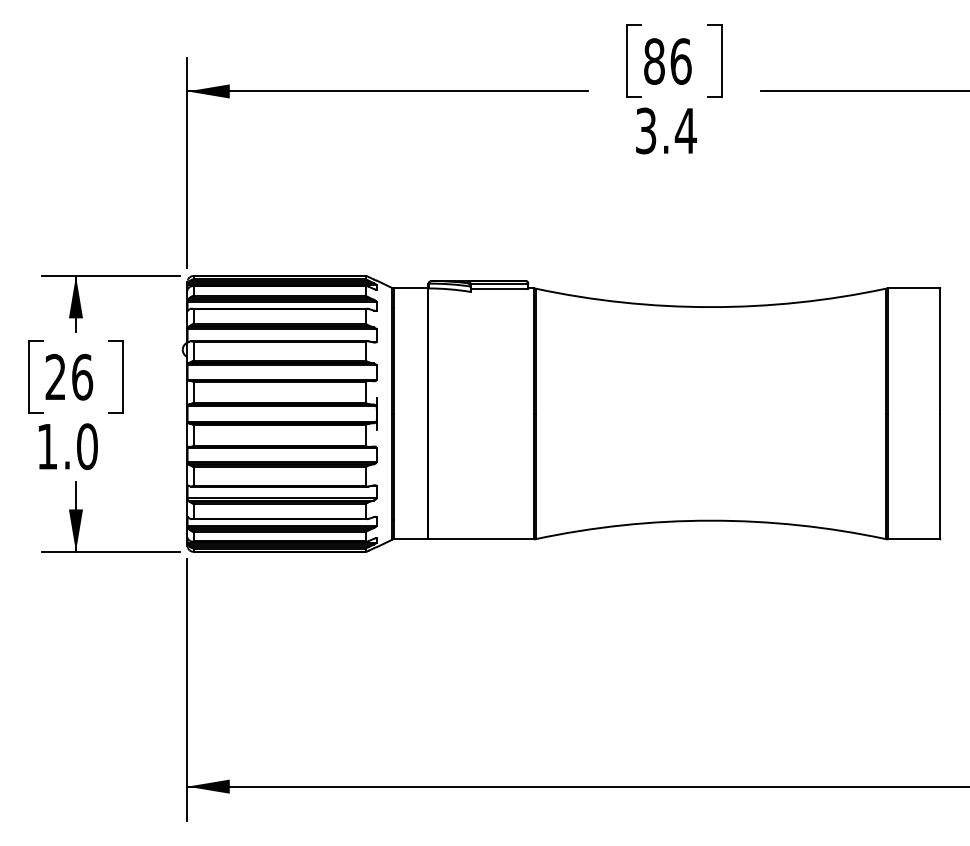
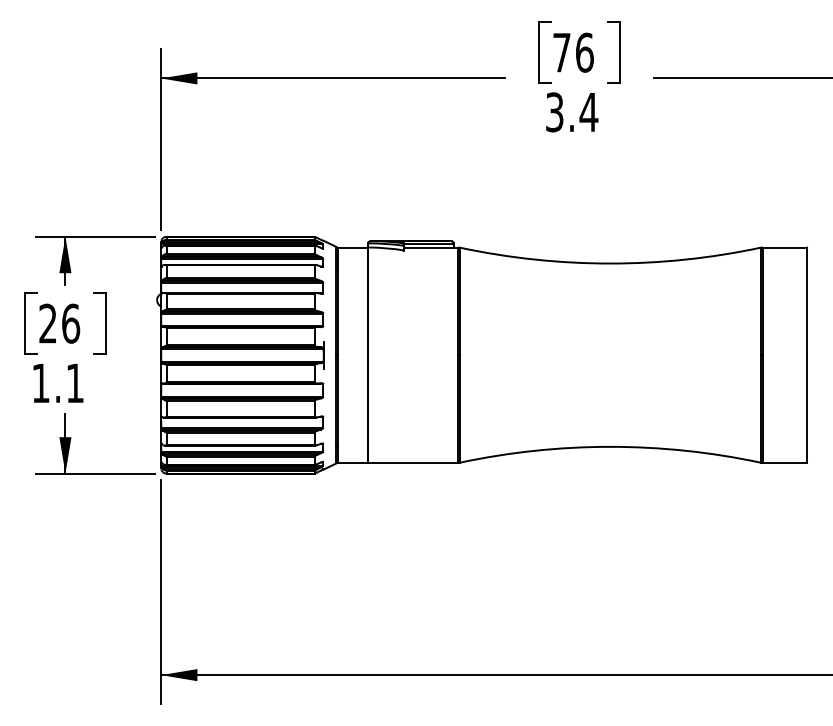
text: (653, 61) -> (561, 52), 86 -> 76
text: (87, 446) -> (75, 383), 1.0 -> 1.1

